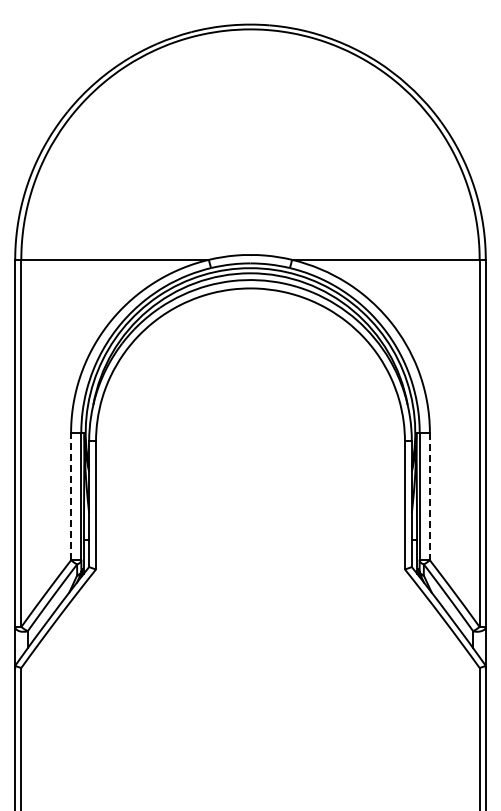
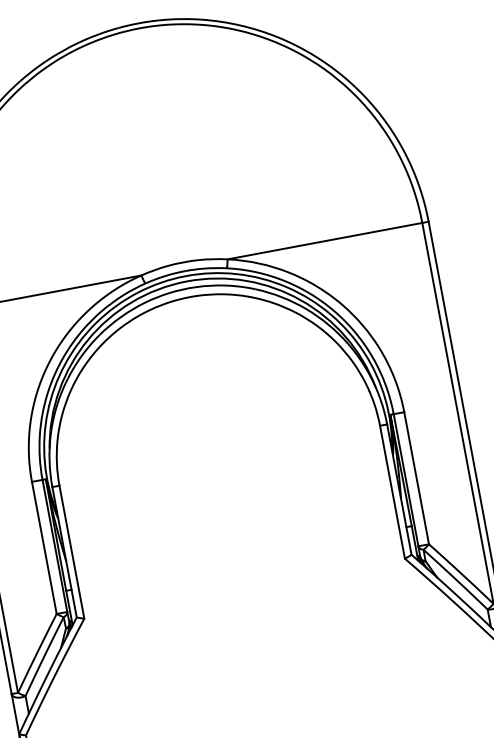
line: (71, 496) -> (44, 547), dashed -> solid
line: (429, 496) -> (416, 478), dashed -> solid

